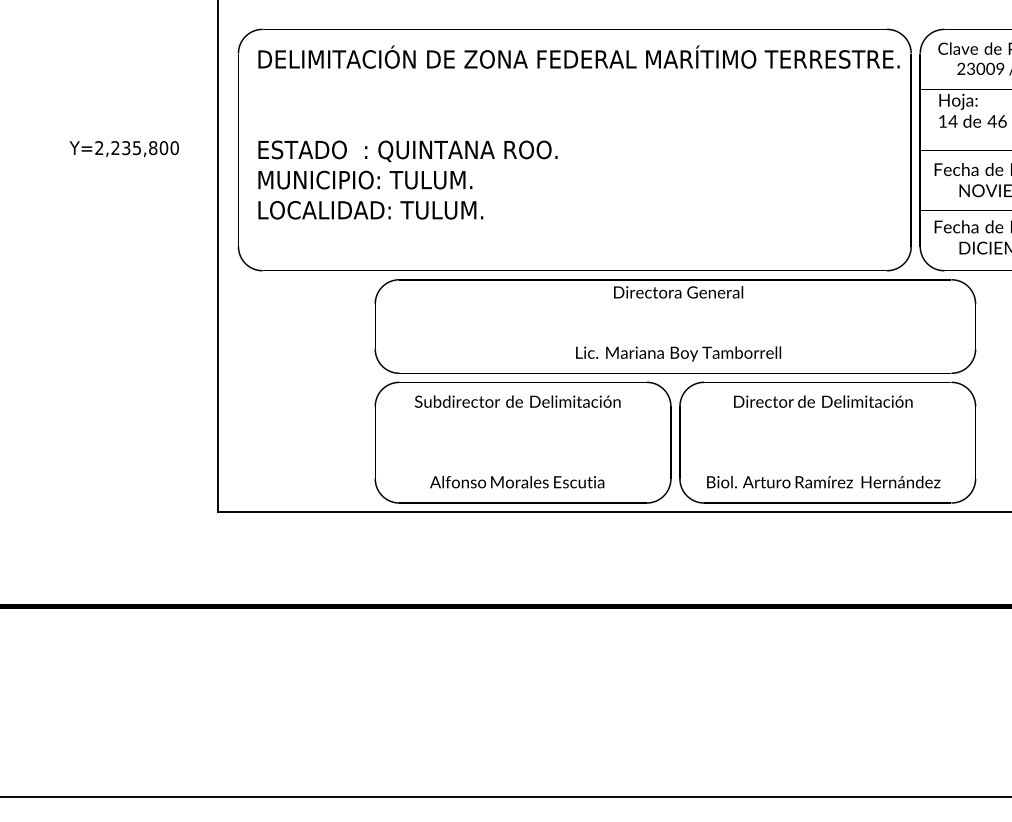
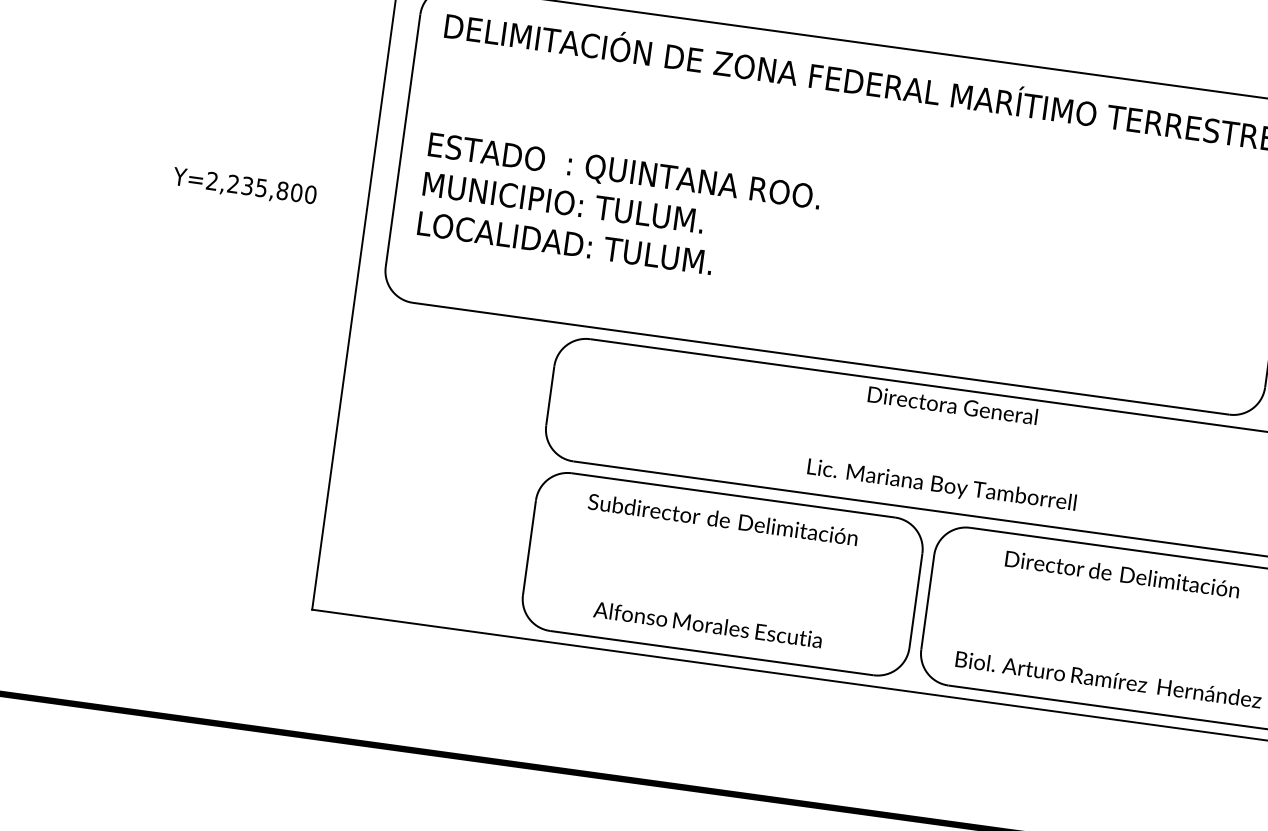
text: (123, 149) -> (243, 187), moved

